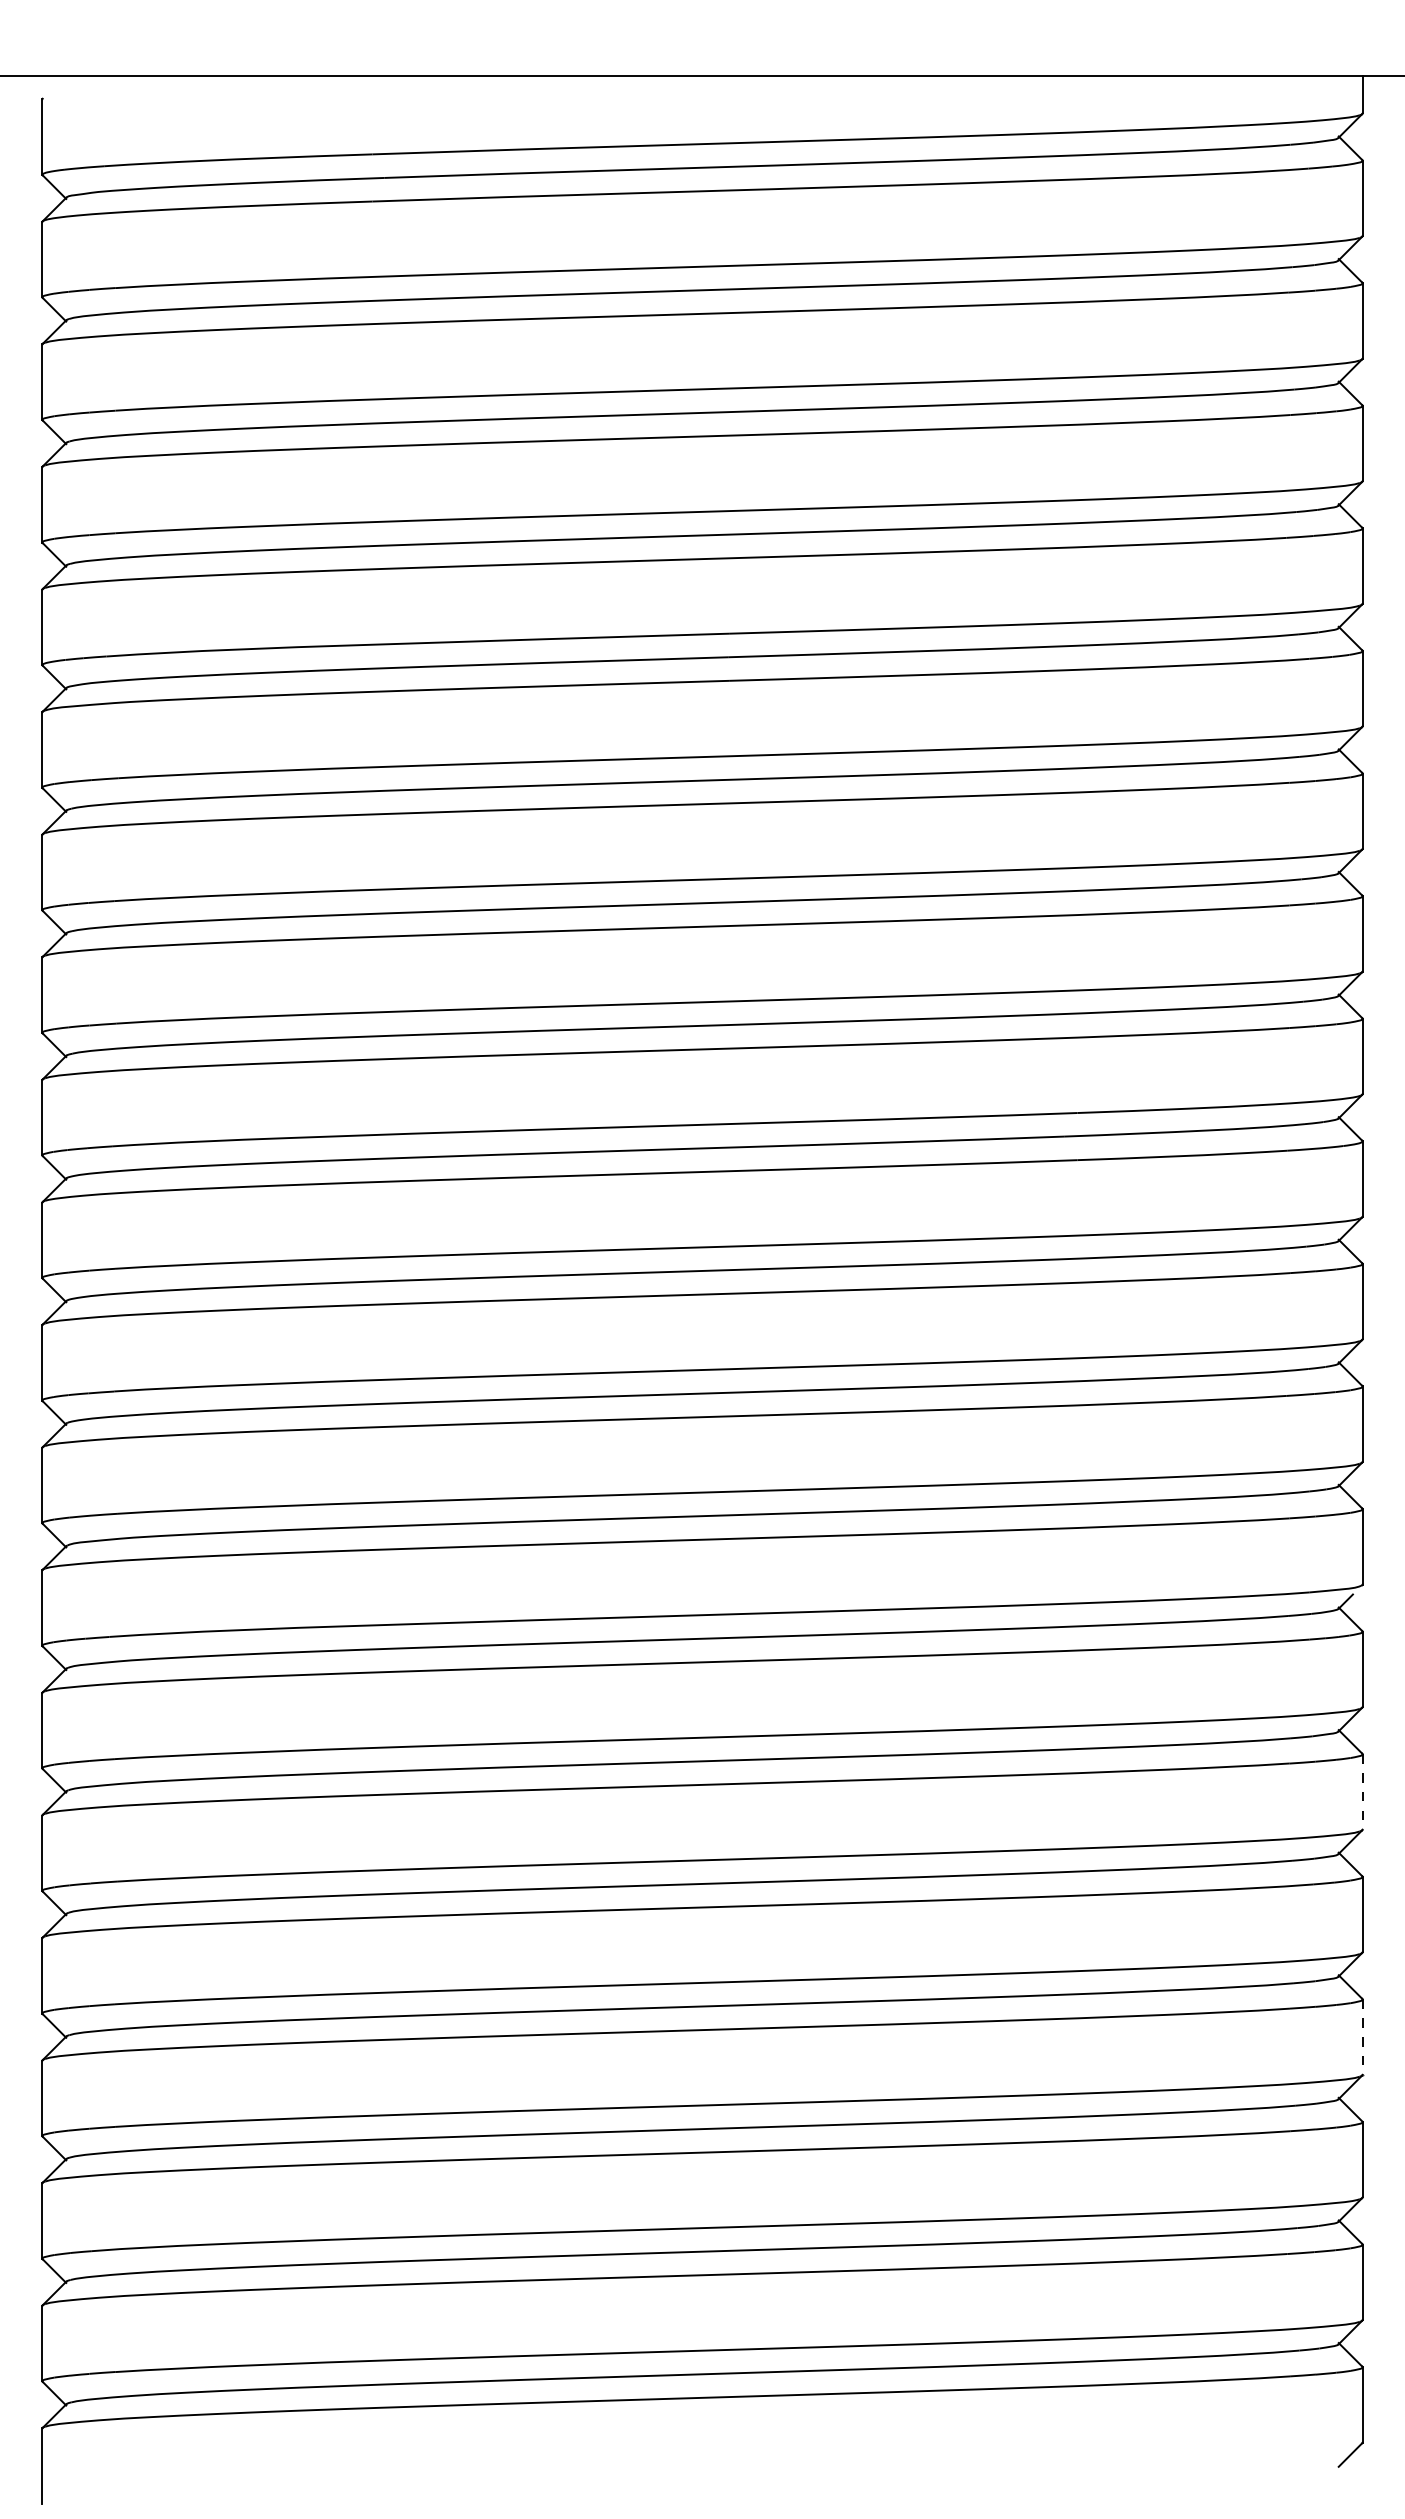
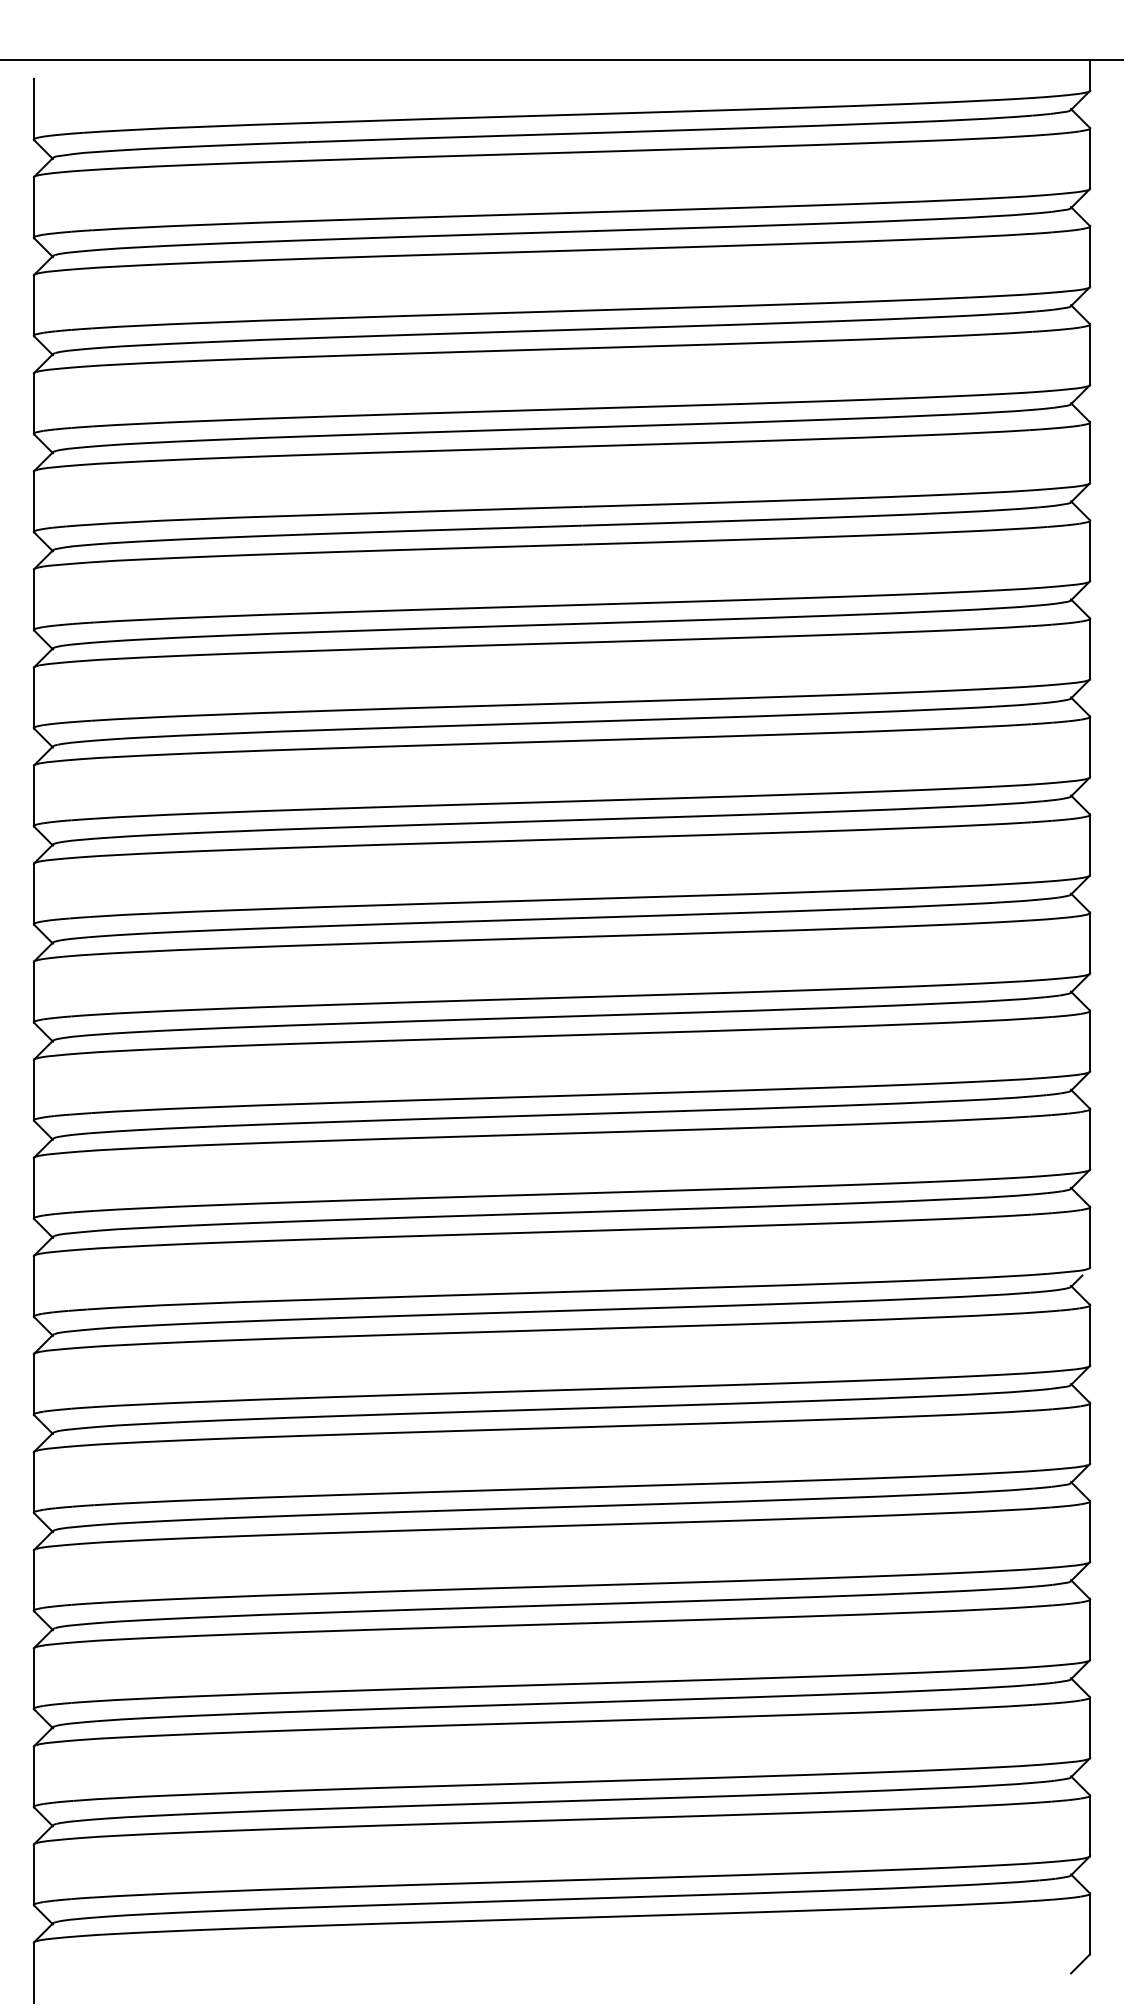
line: (1363, 1791) -> (1090, 1433), dashed -> solid
line: (1363, 2038) -> (1090, 1630), dashed -> solid

